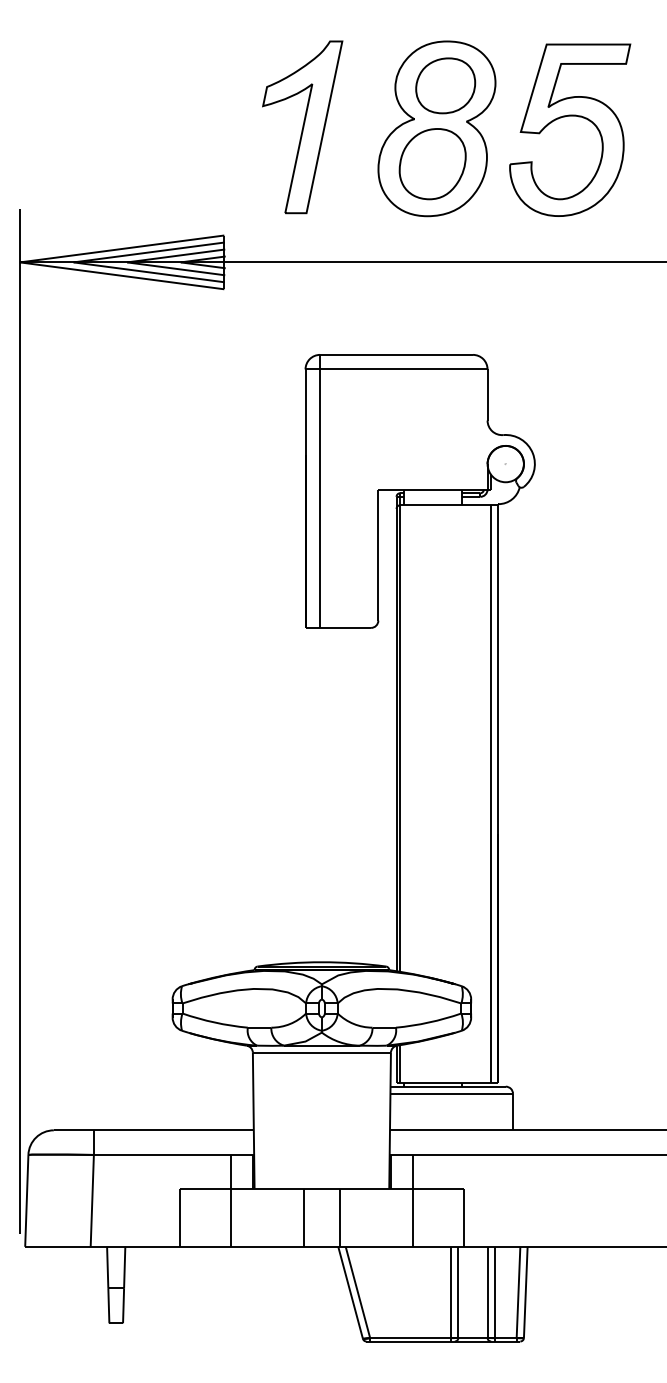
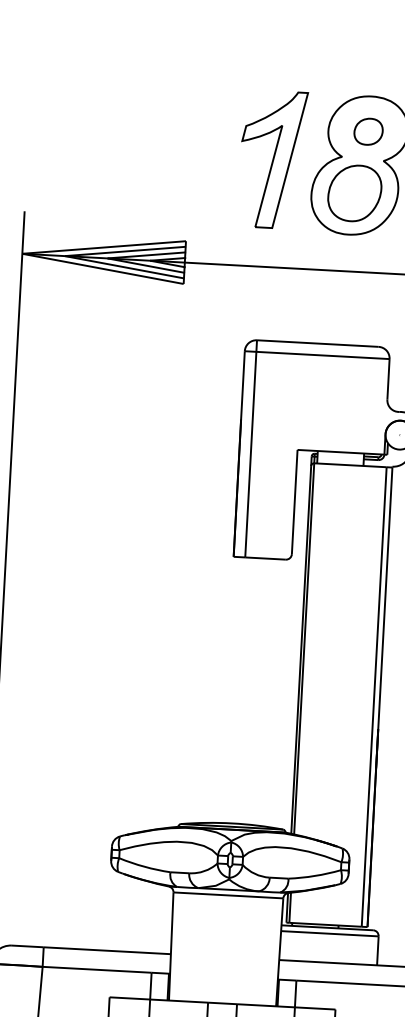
part: (445, 85) -> (368, 131), size x0.6
part: (302, 127) -> (272, 159), moved

